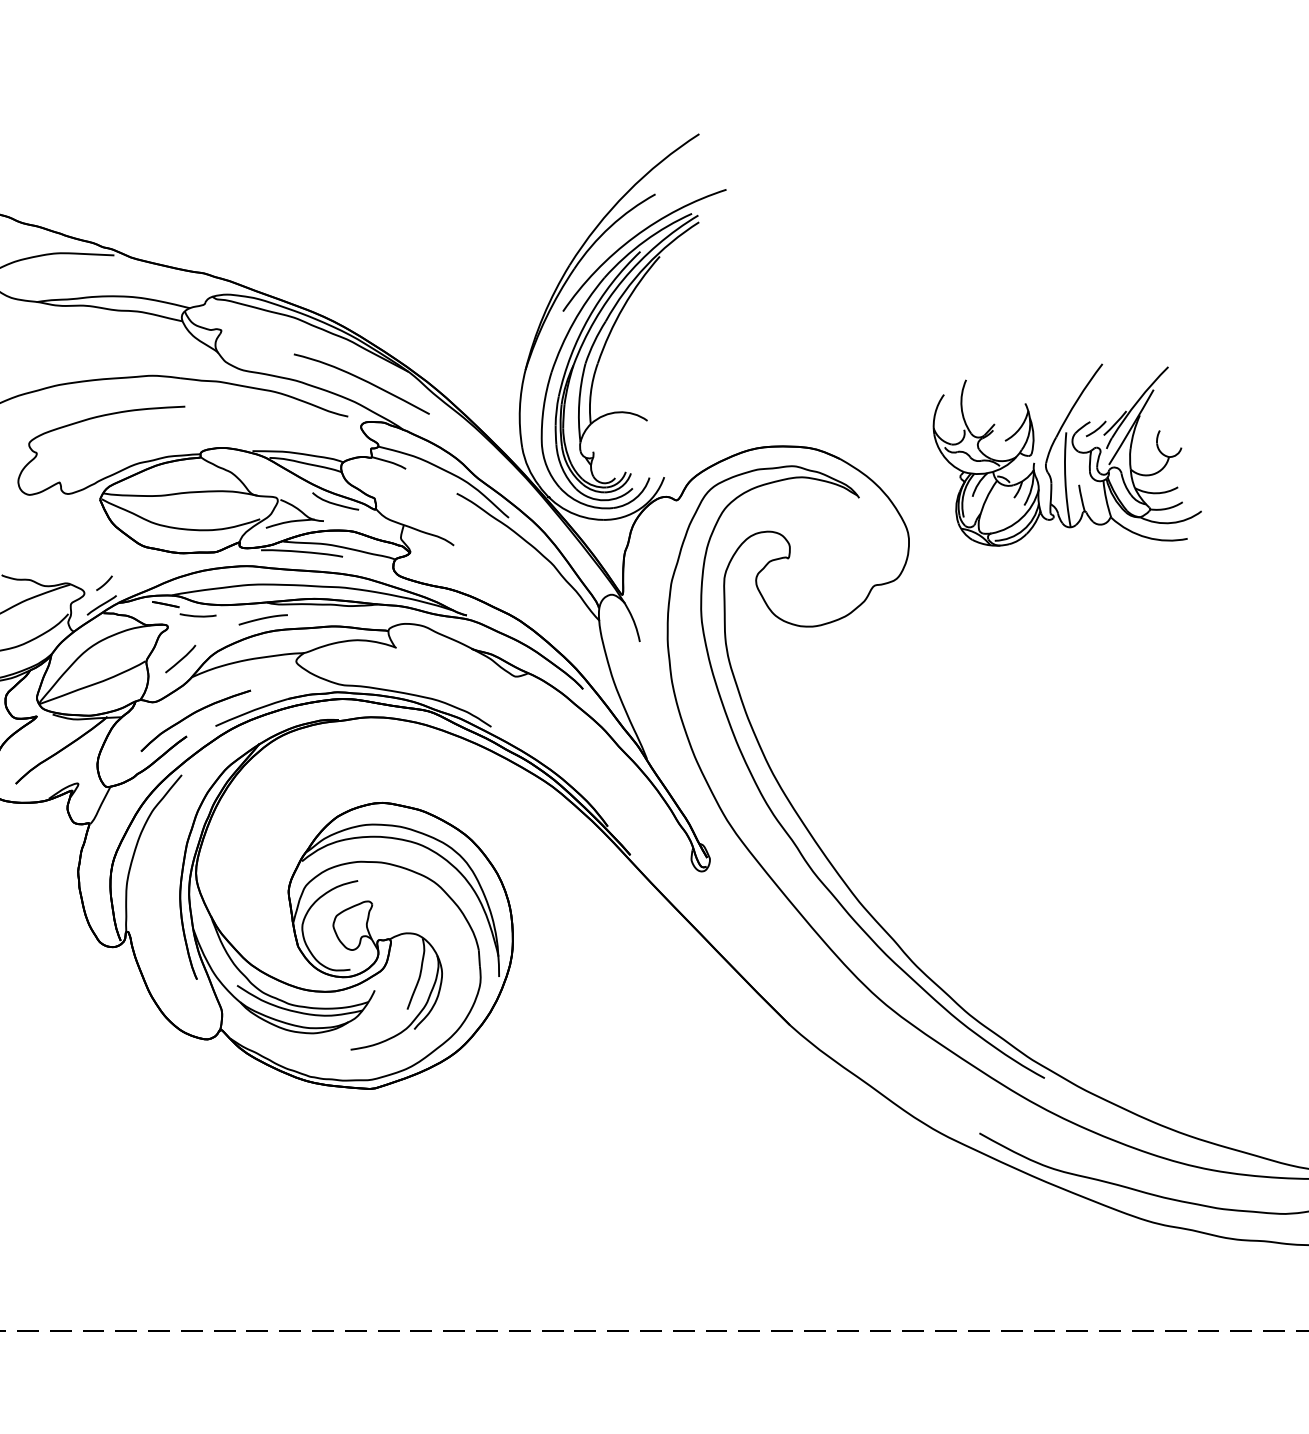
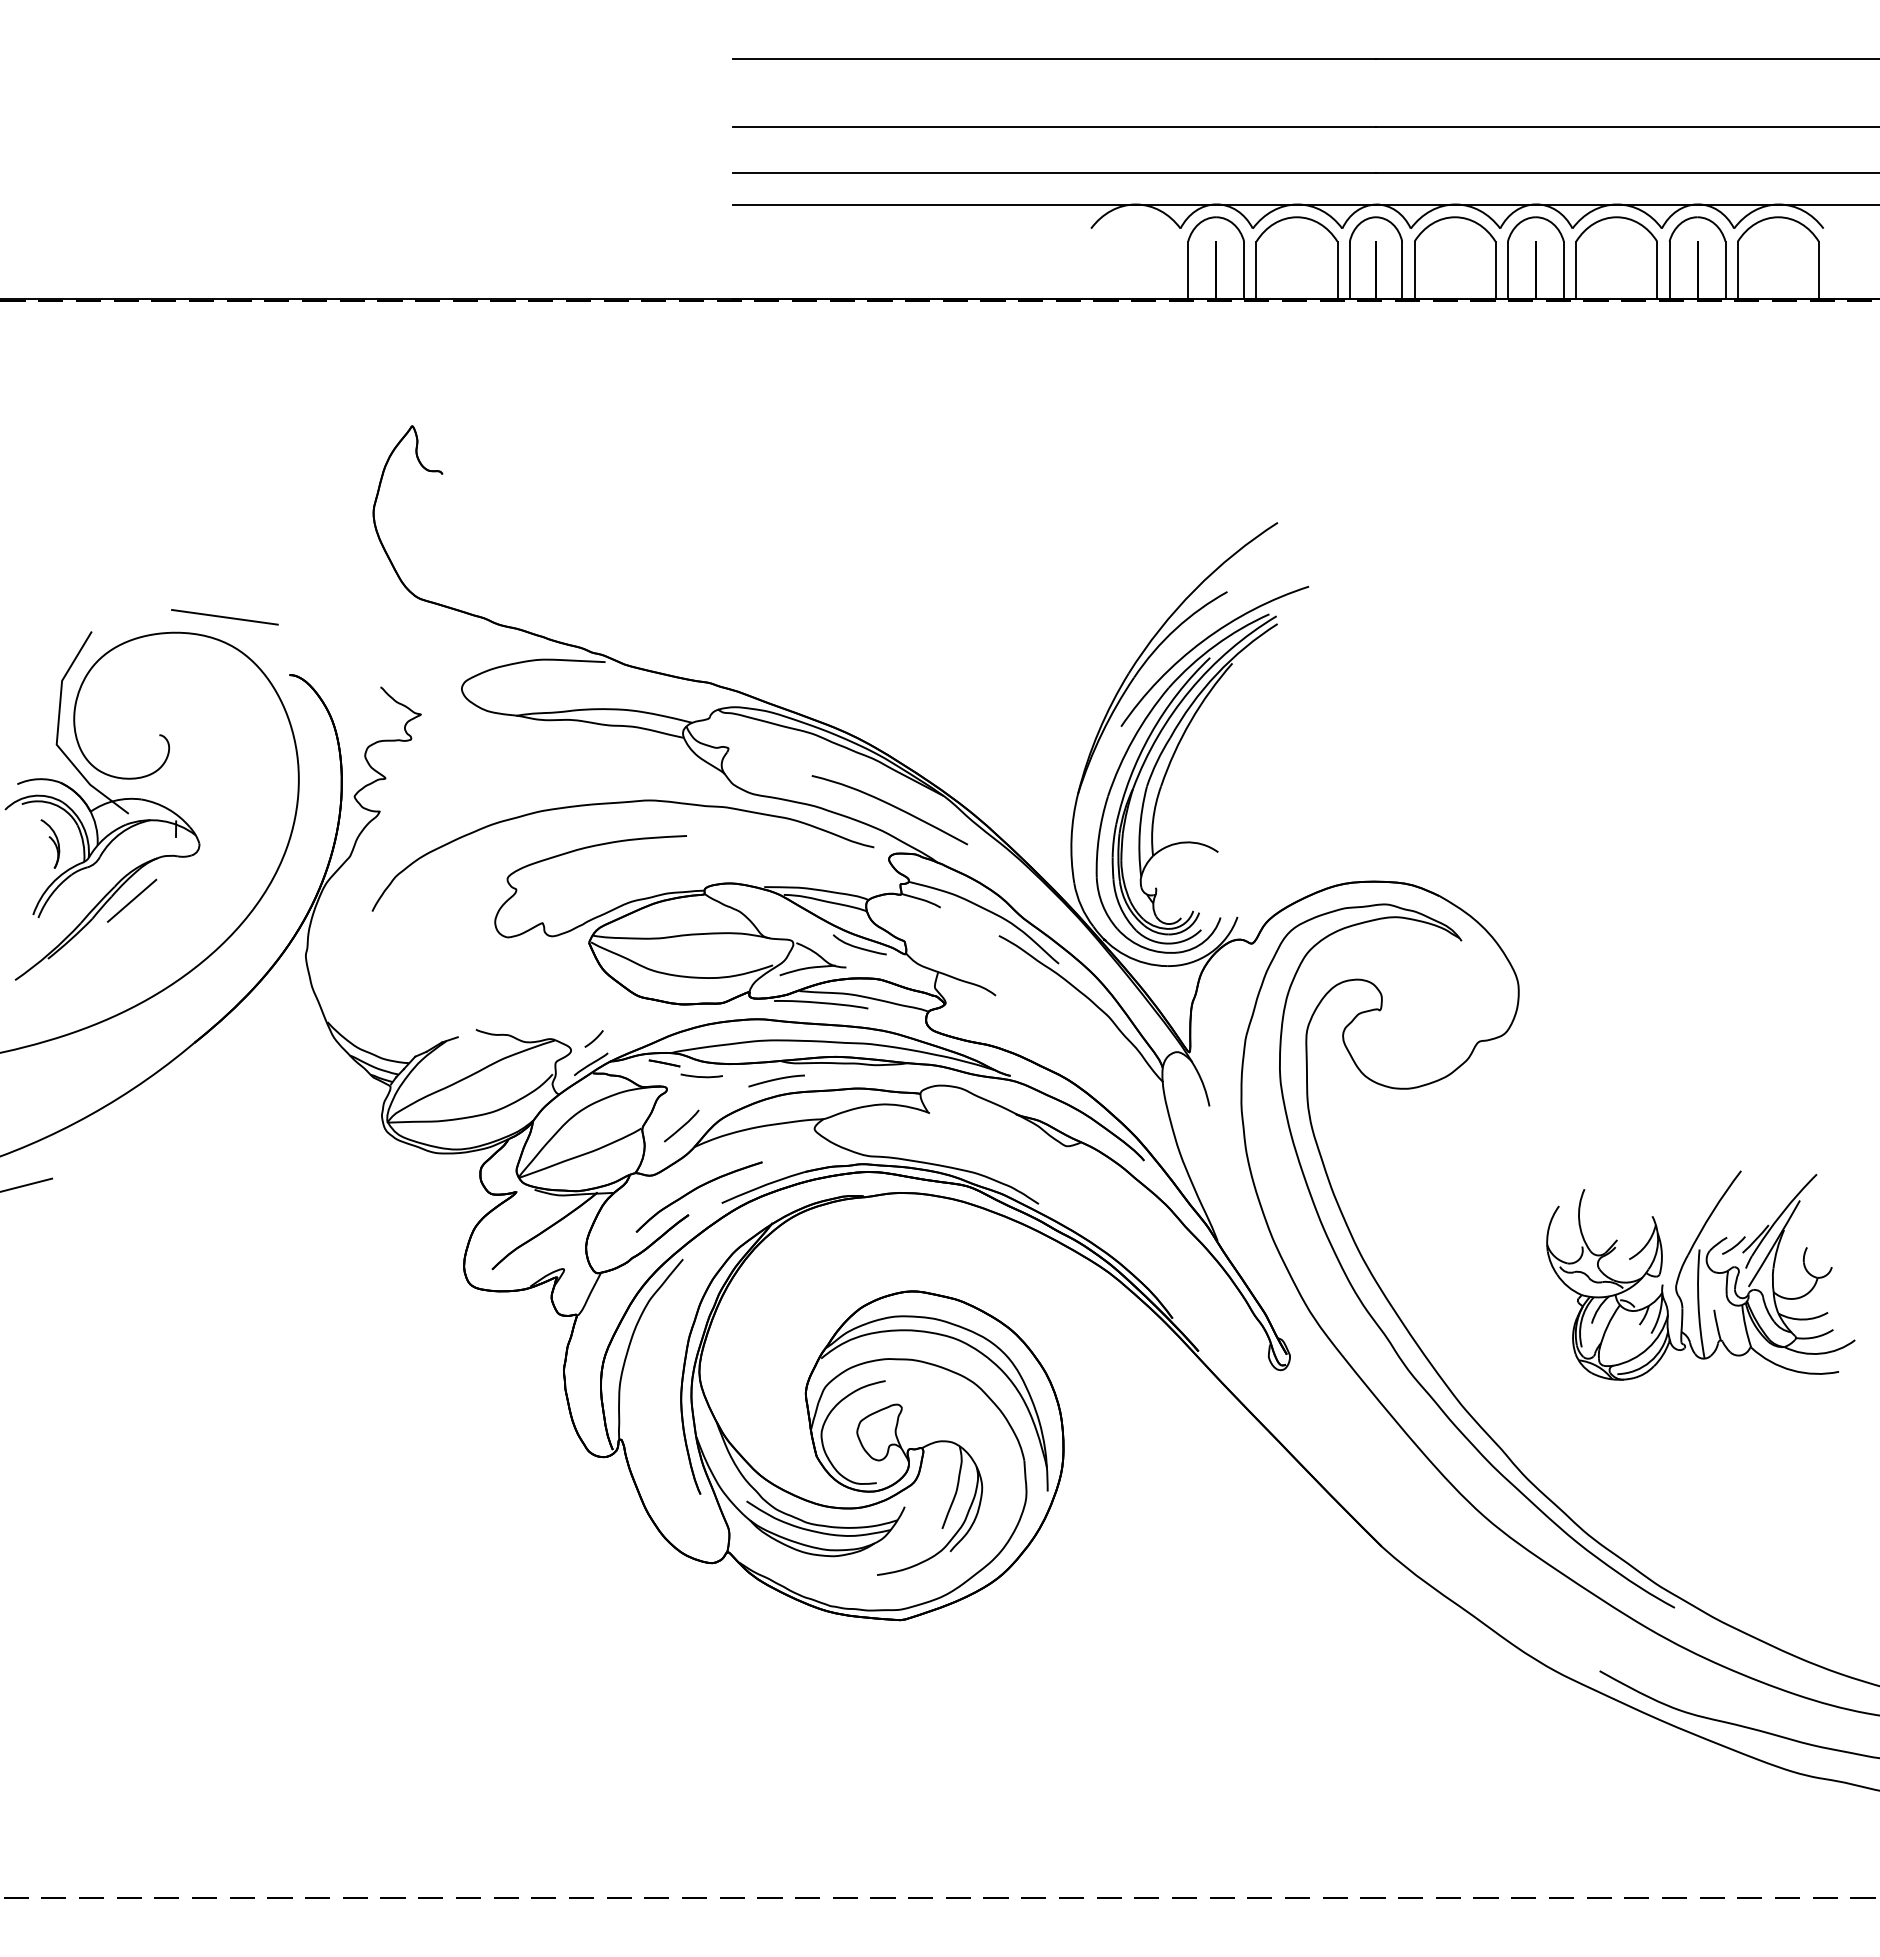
part: (1067, 454) -> (1700, 1275), moved

